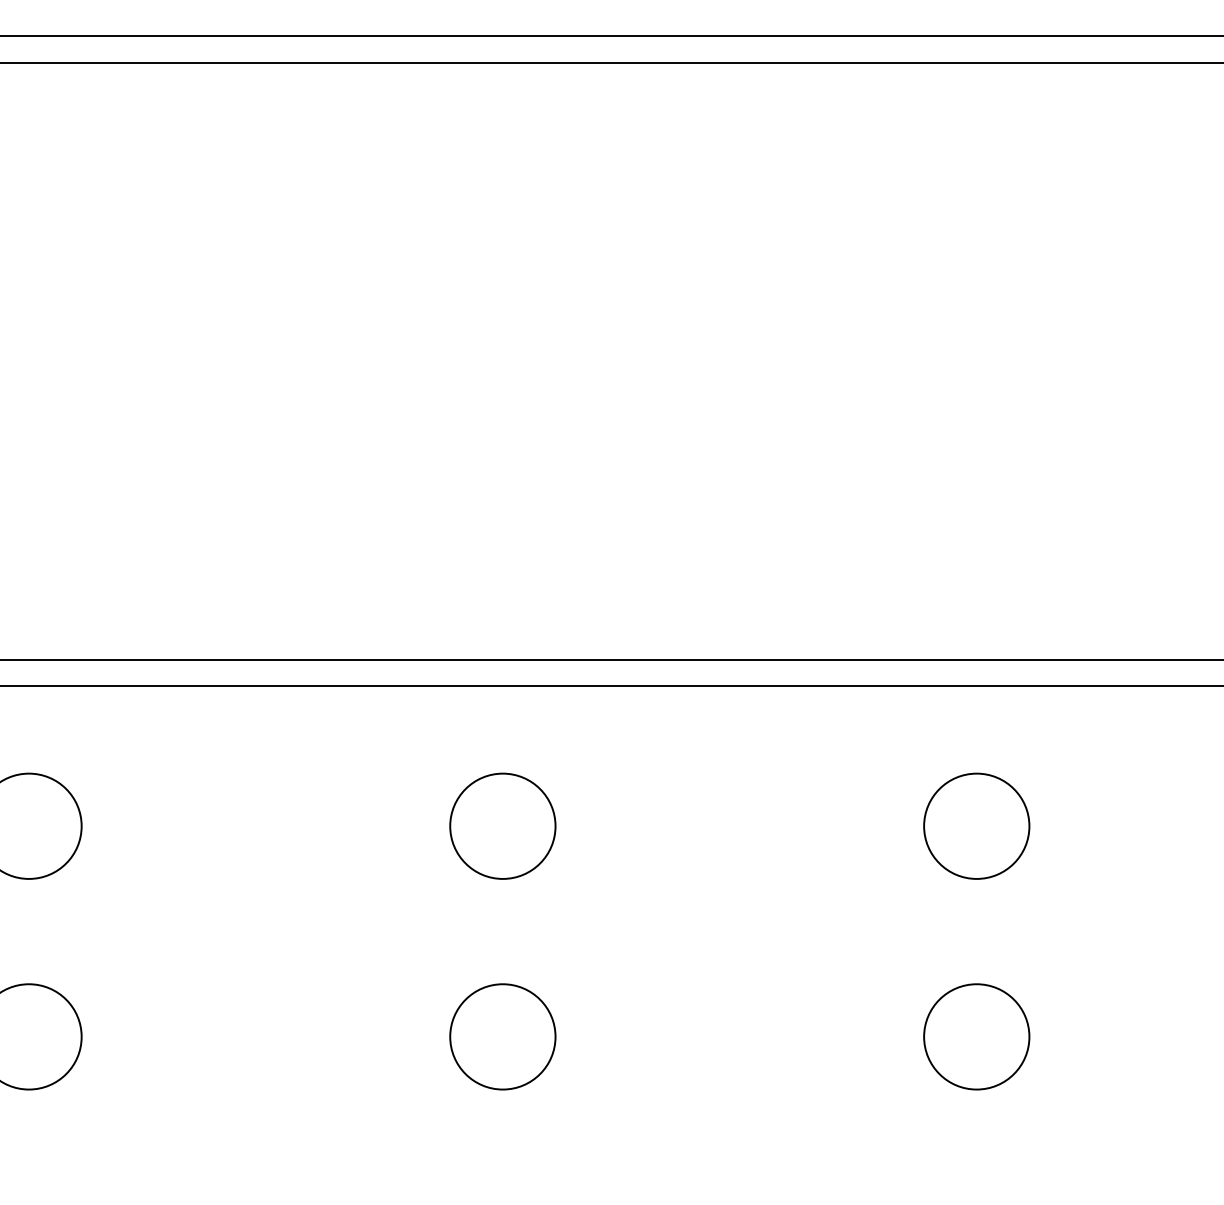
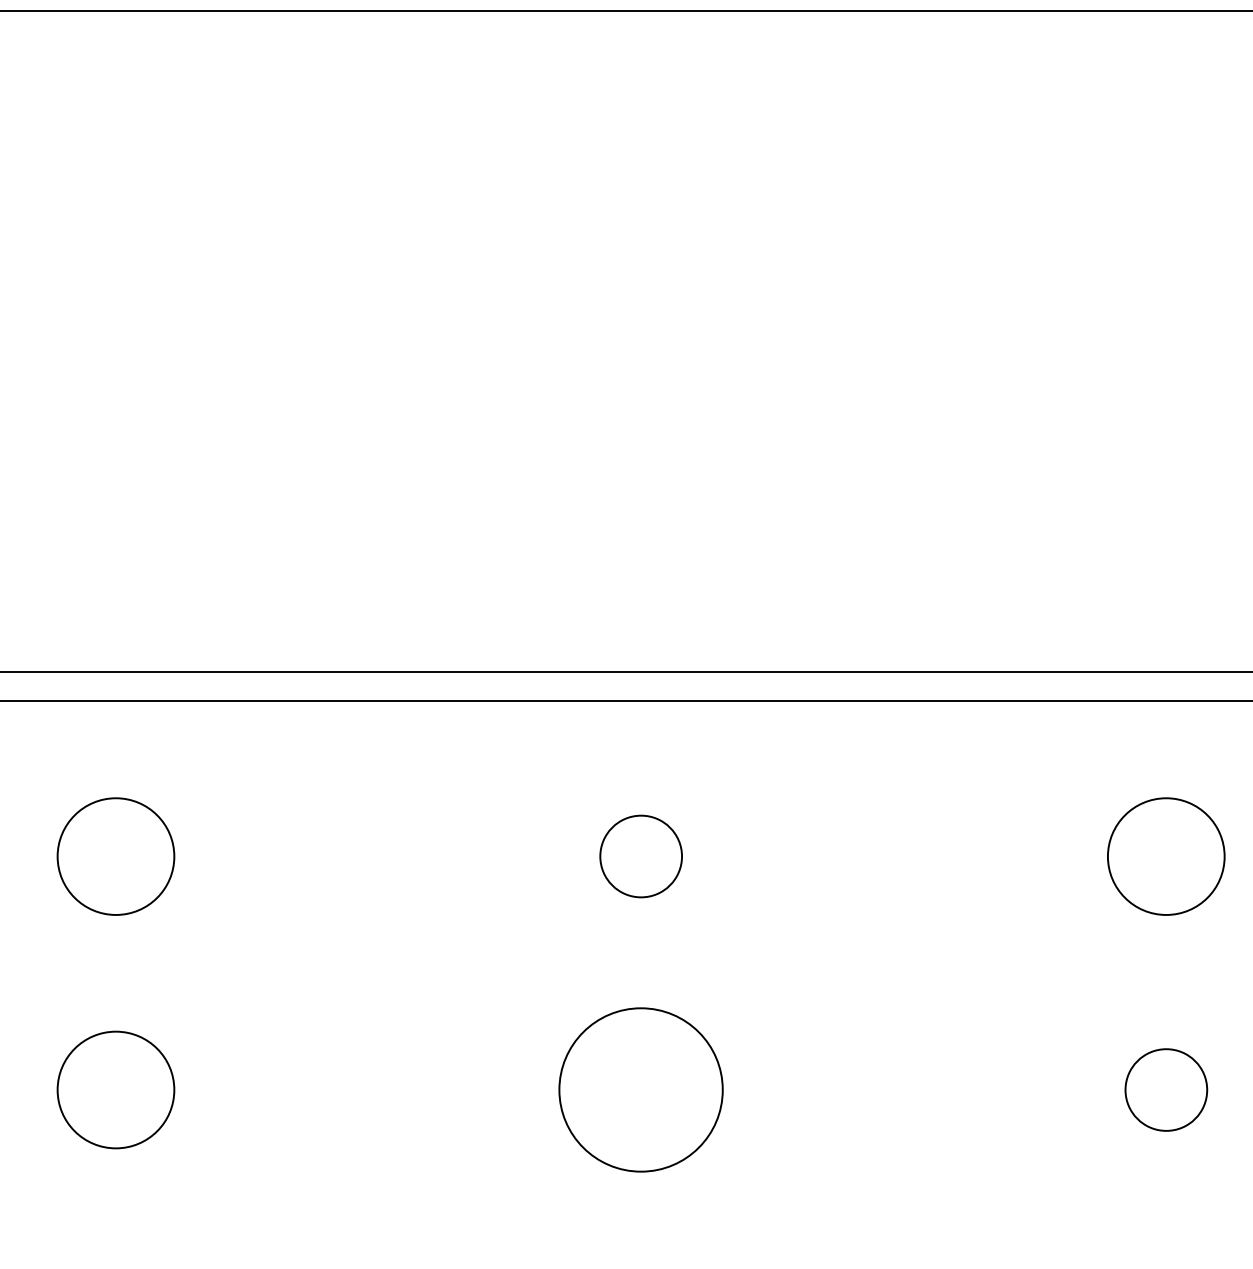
circle: (502, 825) -> (640, 855), size x0.7
circle: (502, 1036) -> (640, 1089), size x1.4
circle: (976, 1036) -> (1165, 1089), size x0.7

